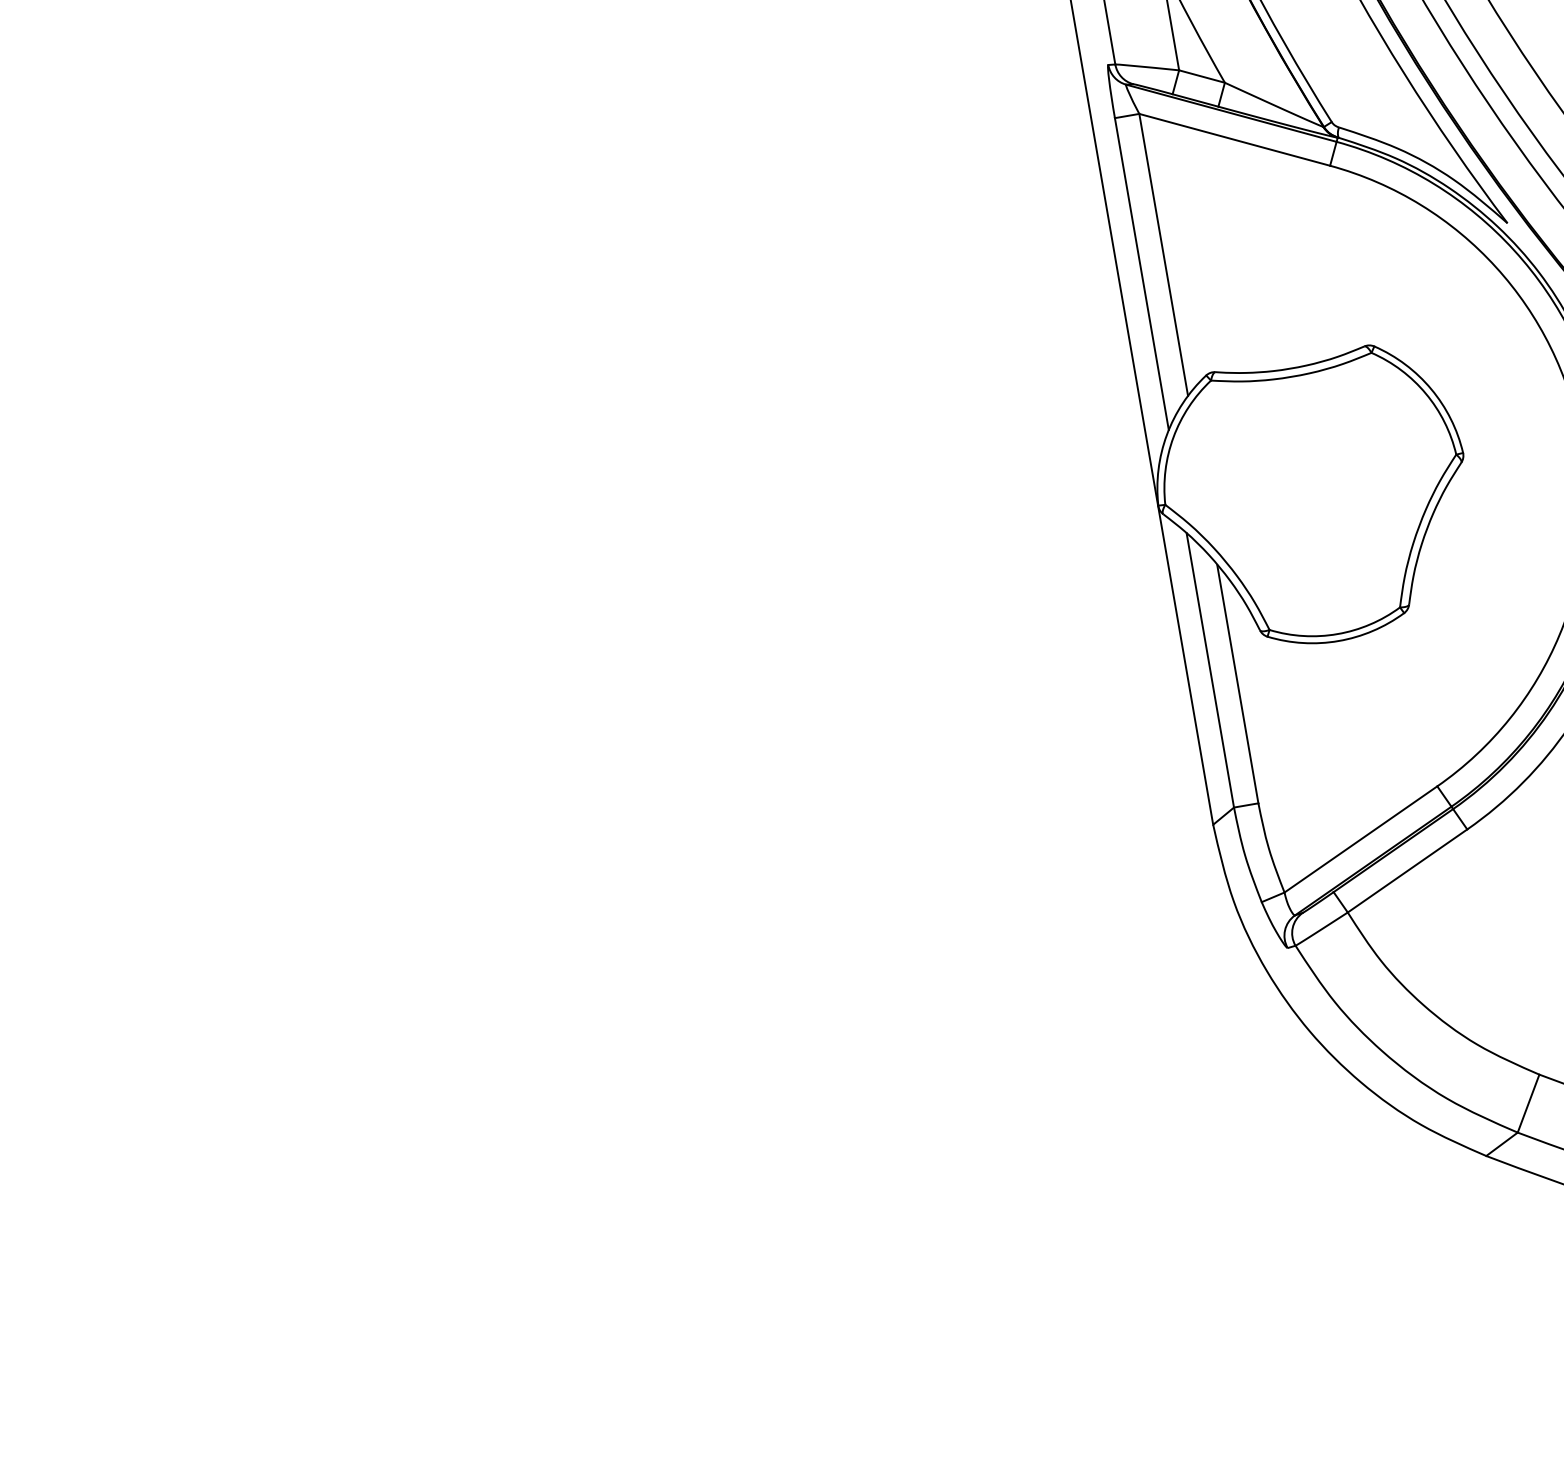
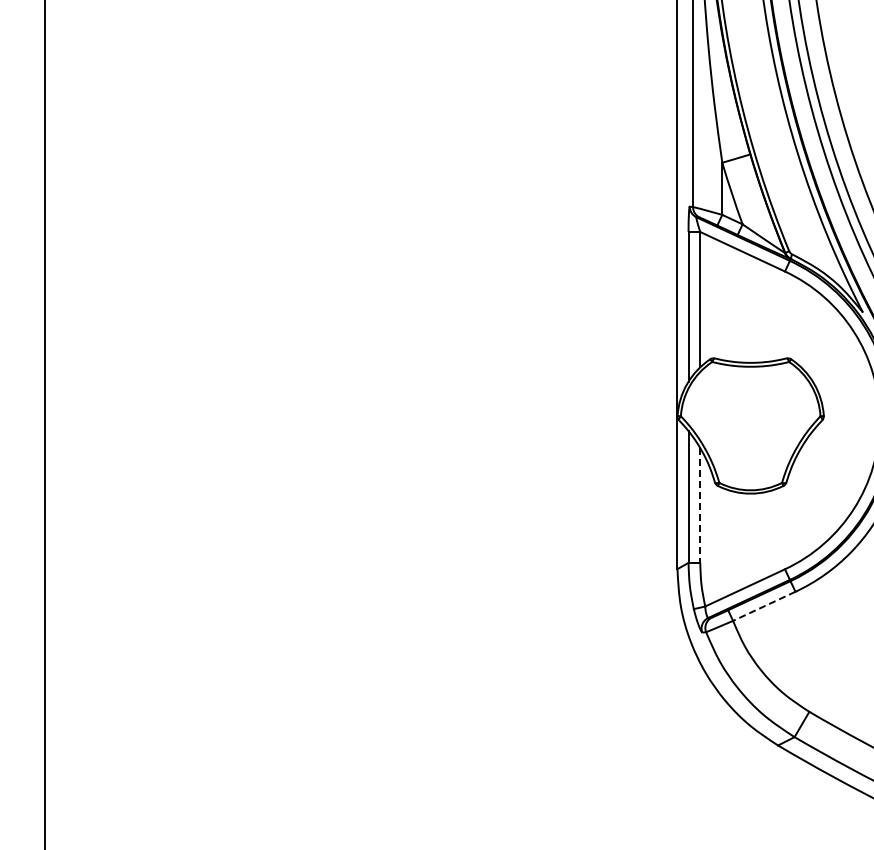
line: (1238, 685) -> (700, 506), solid -> dashed
line: (1405, 871) -> (763, 606), solid -> dashed

